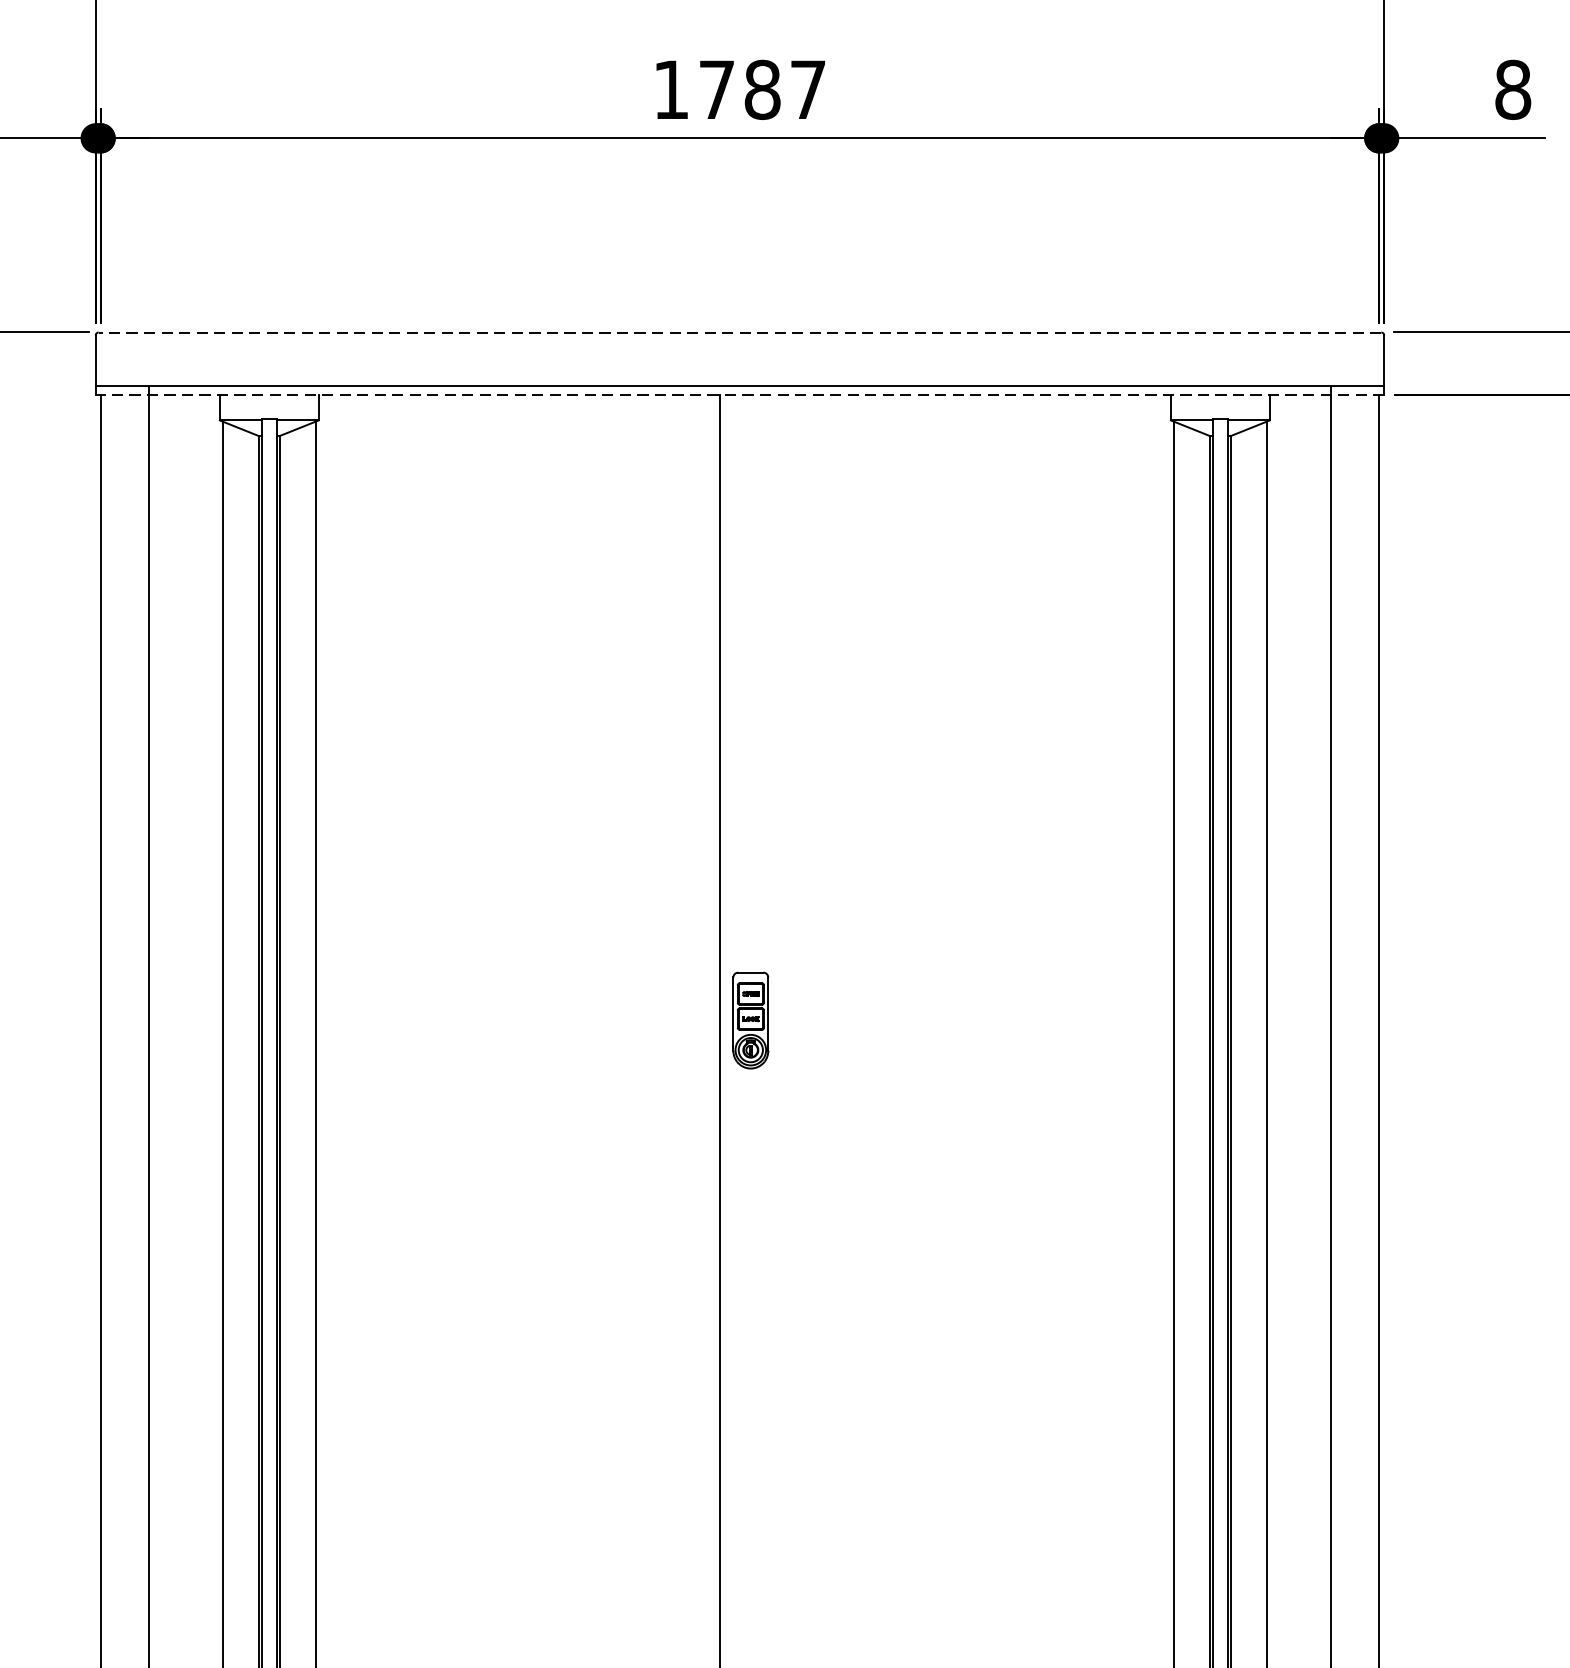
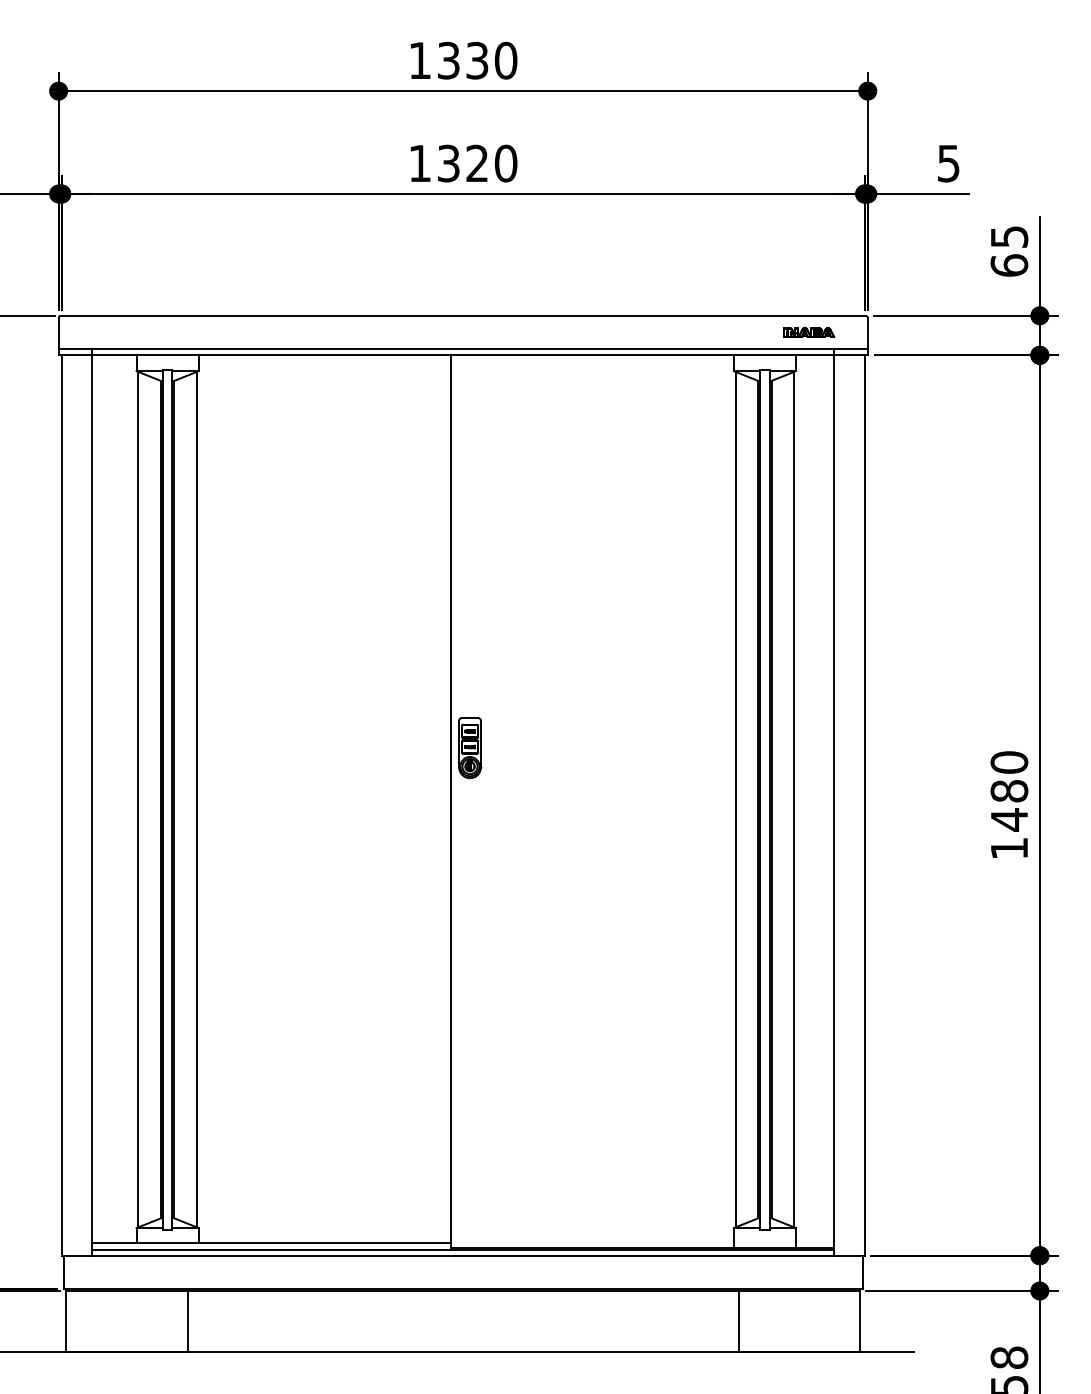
text: (762, 89) -> (477, 163), 1787 -> 1320
text: (1512, 89) -> (948, 163), 8 -> 5
line: (740, 331) -> (463, 315), dashed -> solid
part: (1291, 358) -> (809, 332), added
line: (740, 395) -> (463, 355), dashed -> solid

